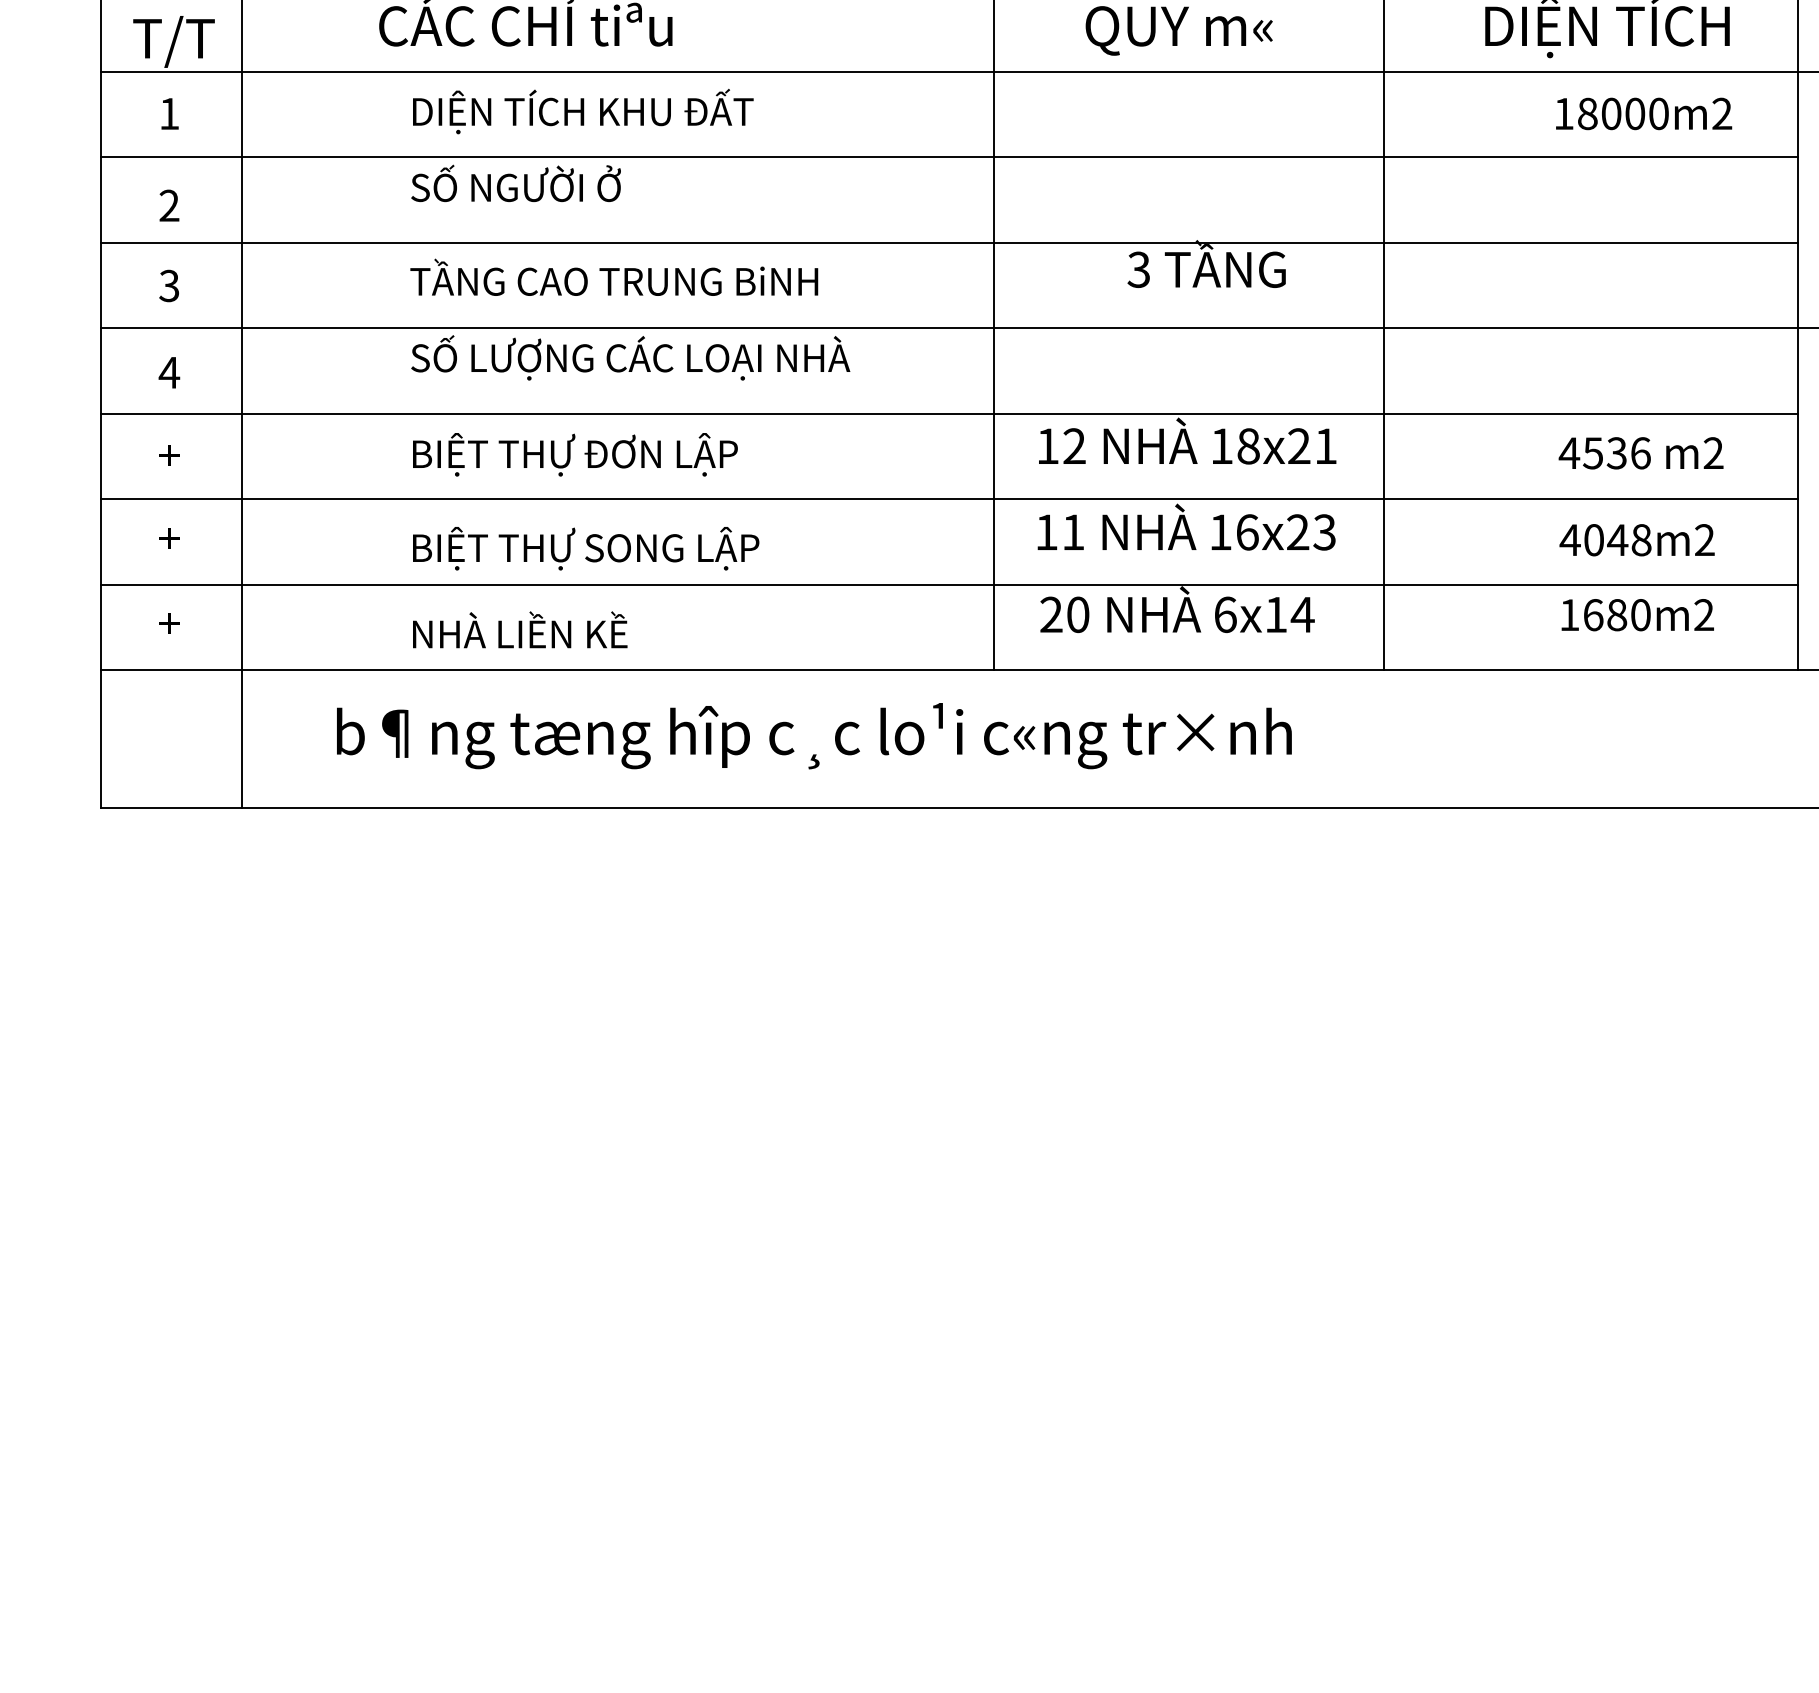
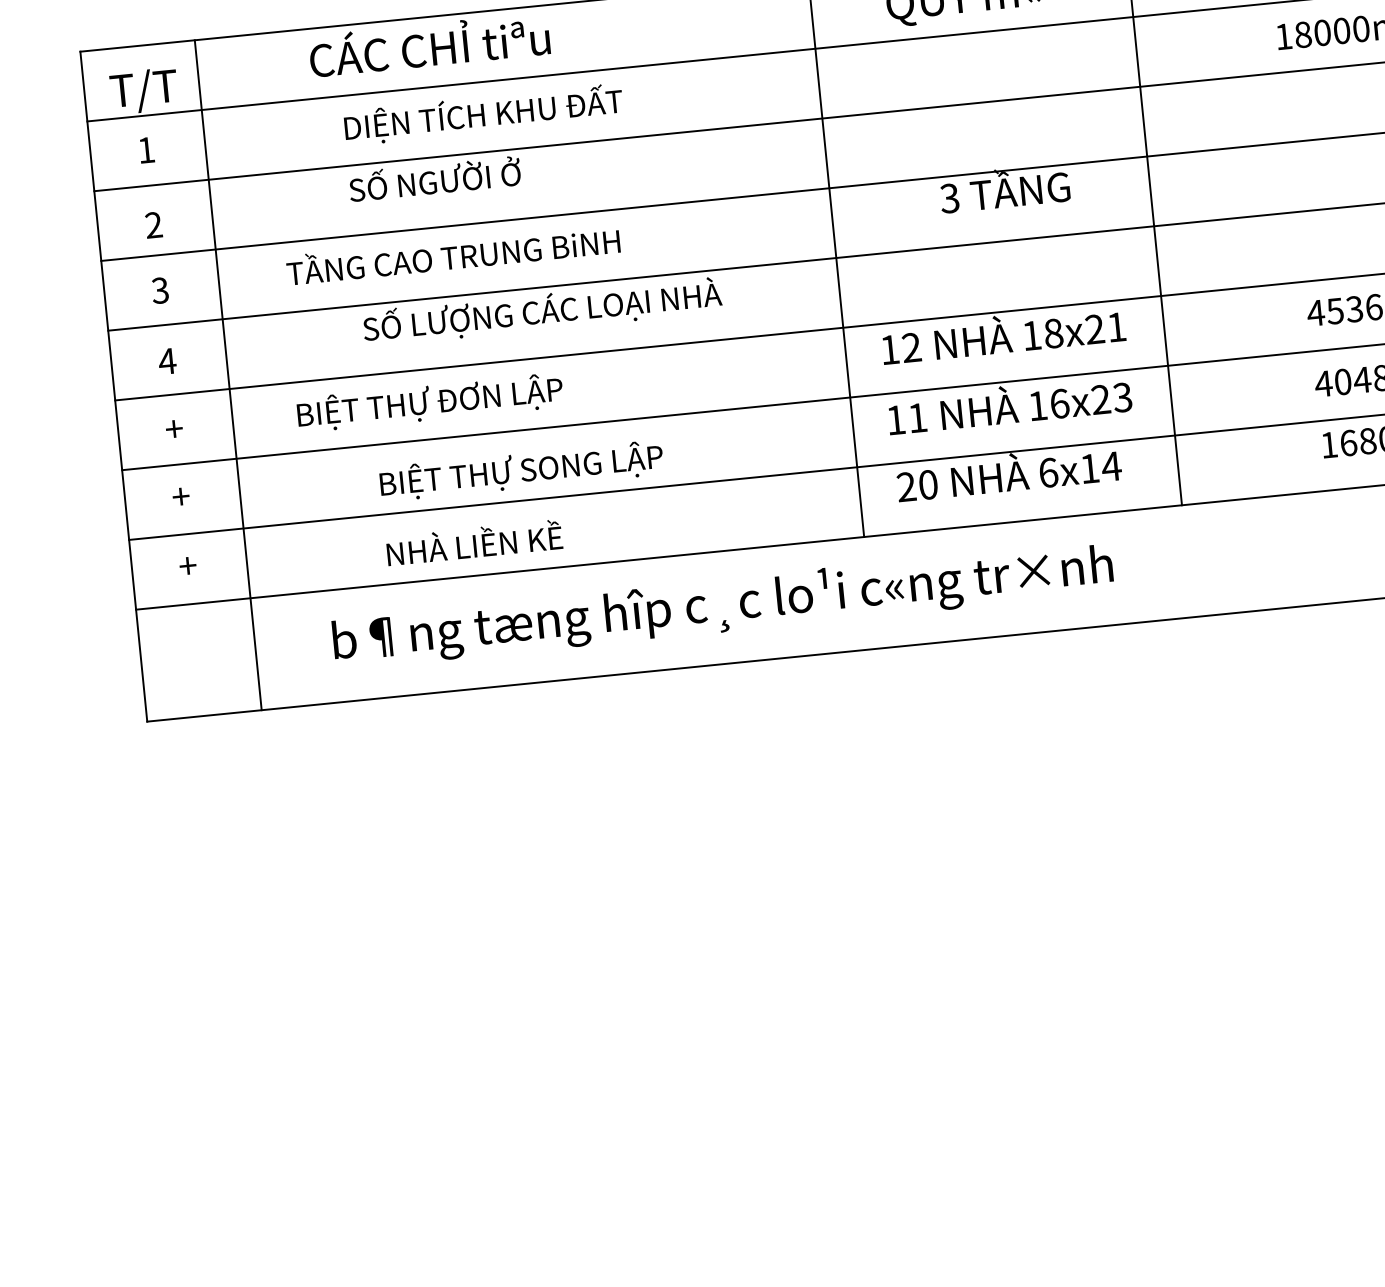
text: (614, 276) -> (453, 253), moved
text: (575, 454) -> (430, 402), moved

